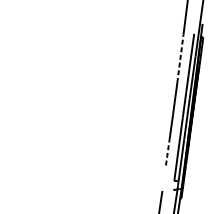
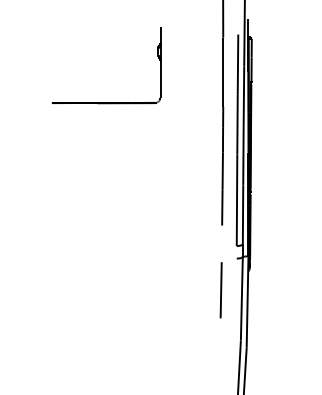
line: (180, 58) -> (223, 72), dashed -> solid
part: (96, 69) -> (106, 102), added
line: (167, 152) -> (222, 206), dashed -> solid

